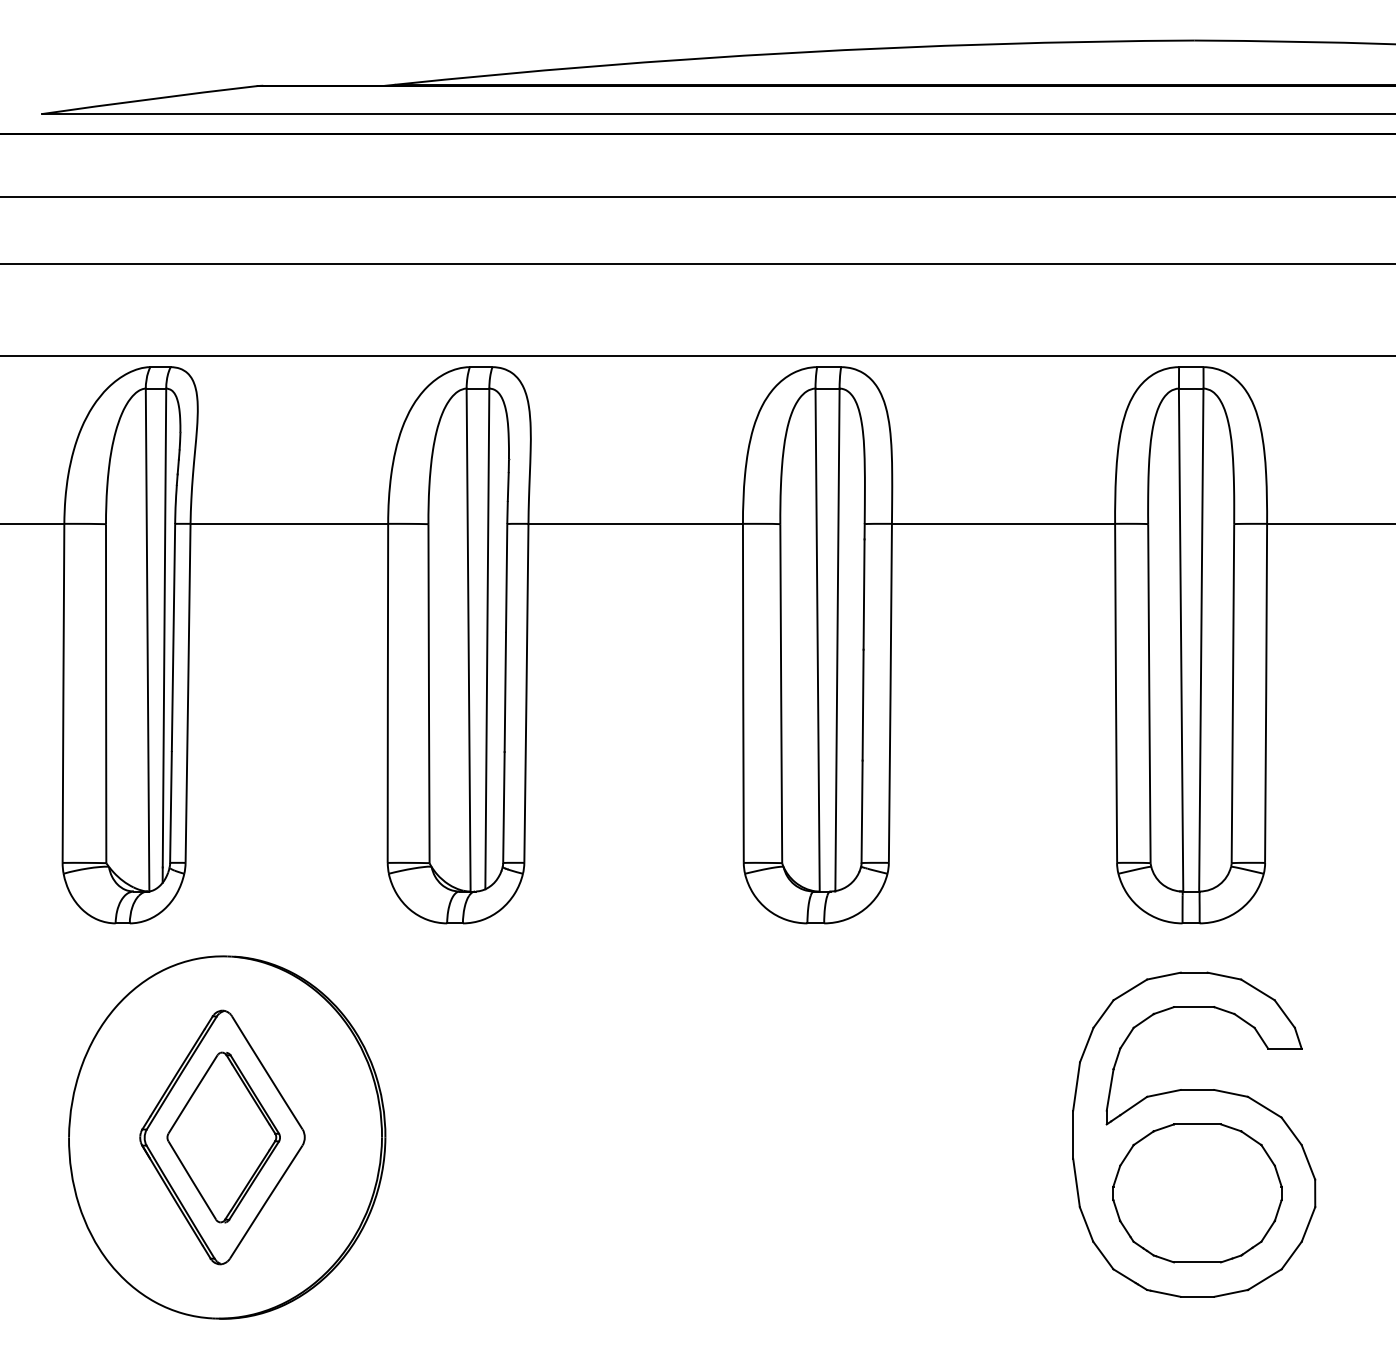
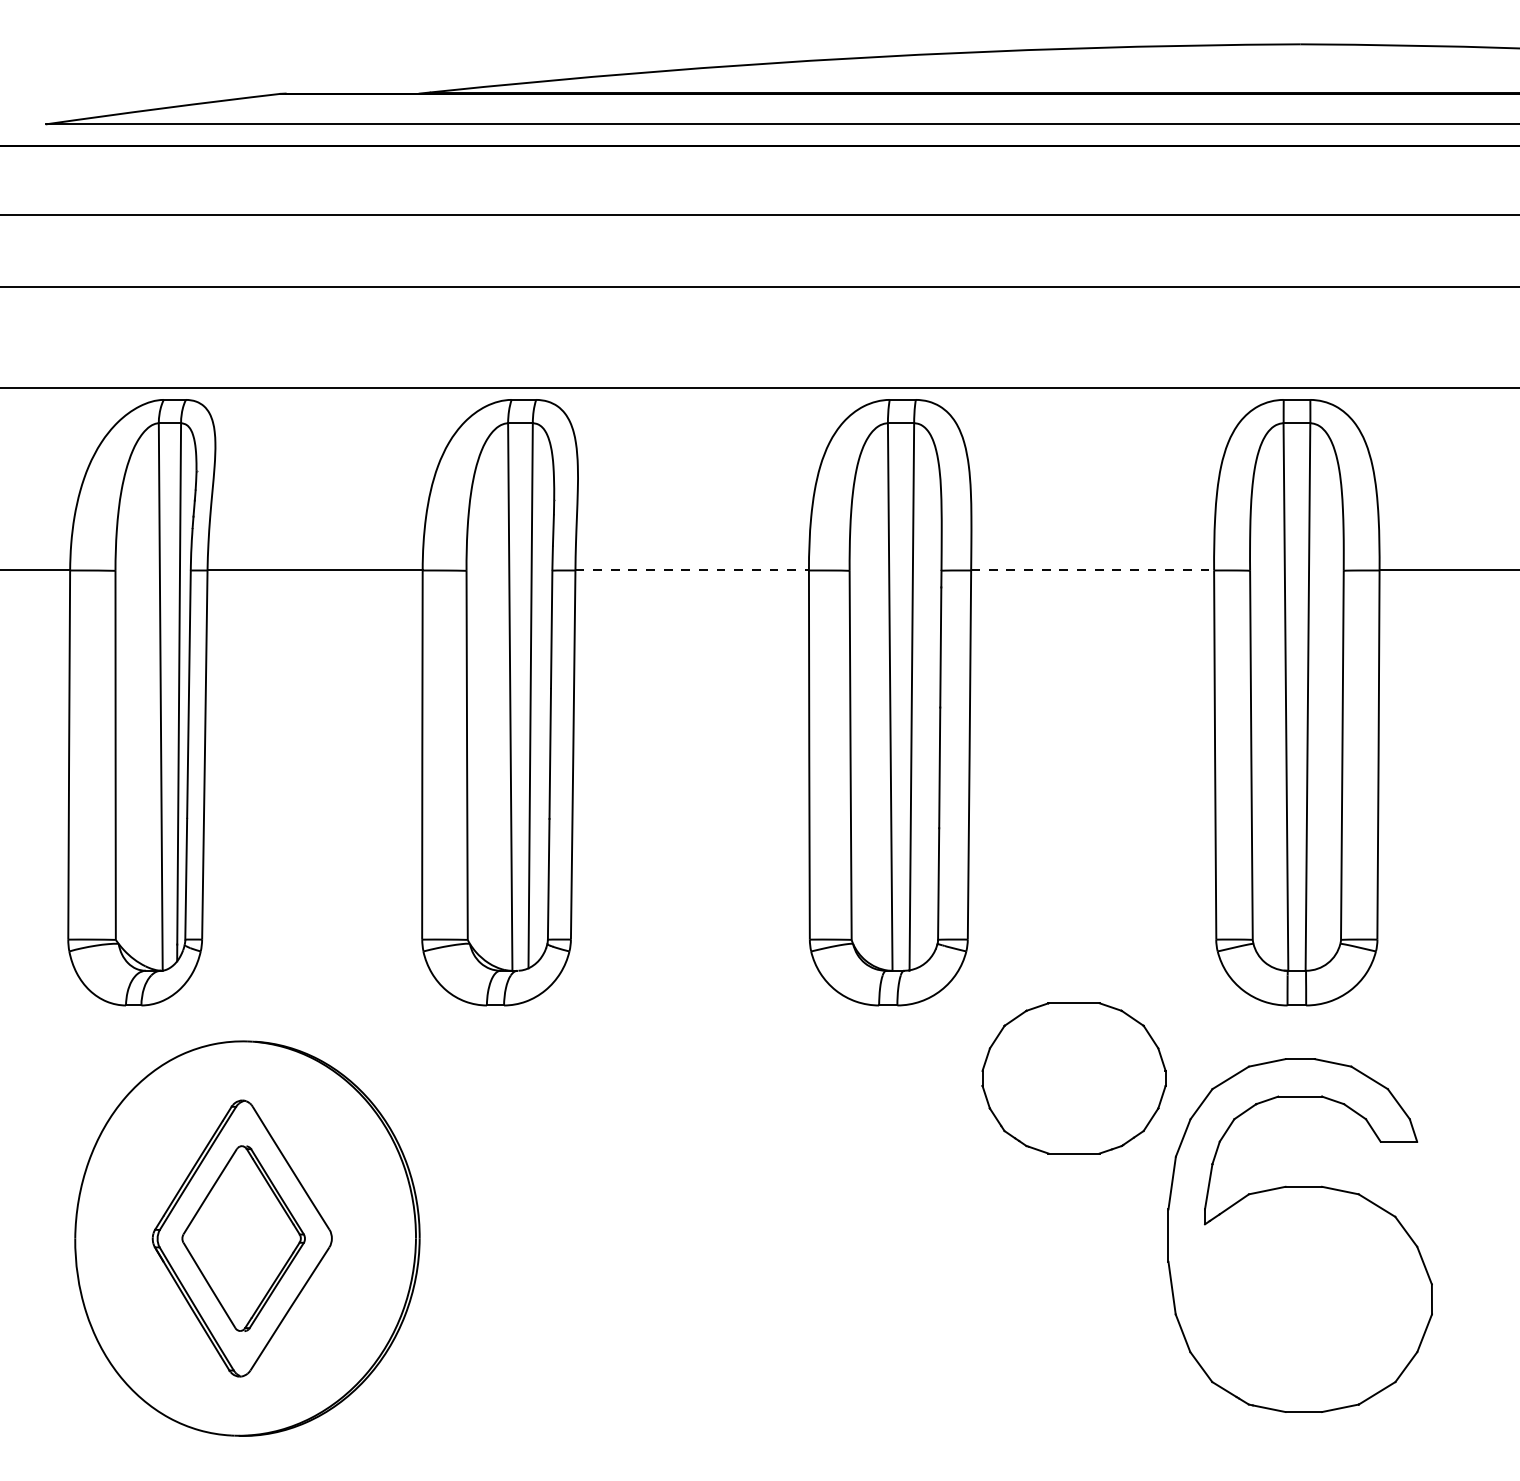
line: (636, 523) -> (693, 570), solid -> dashed
line: (1003, 523) -> (1092, 570), solid -> dashed
part: (1197, 1193) -> (1074, 1078), moved

